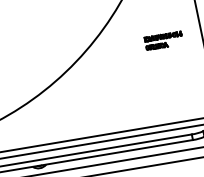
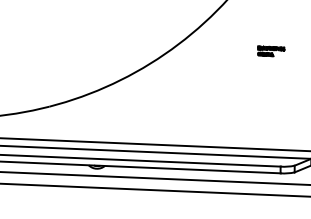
part: (164, 40) -> (271, 51), size x0.6

